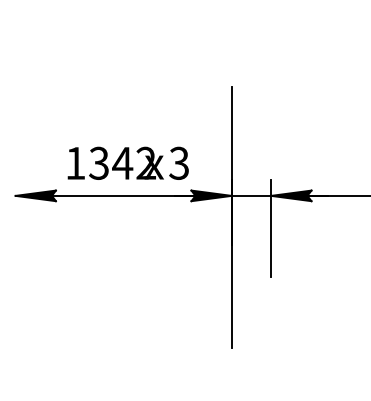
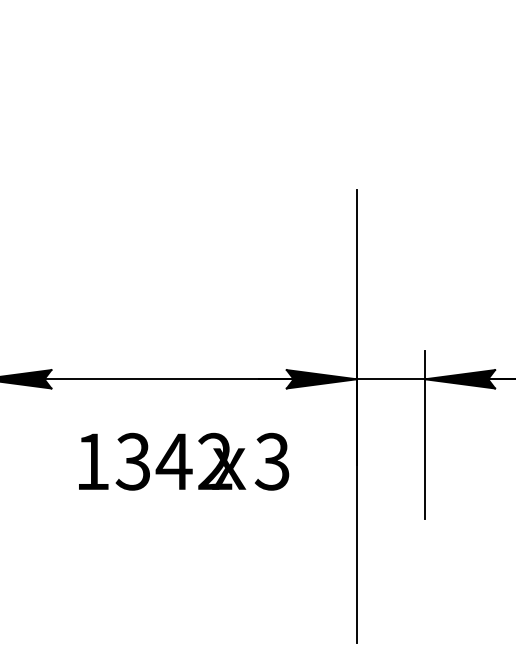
text: (127, 162) -> (182, 460), moved

